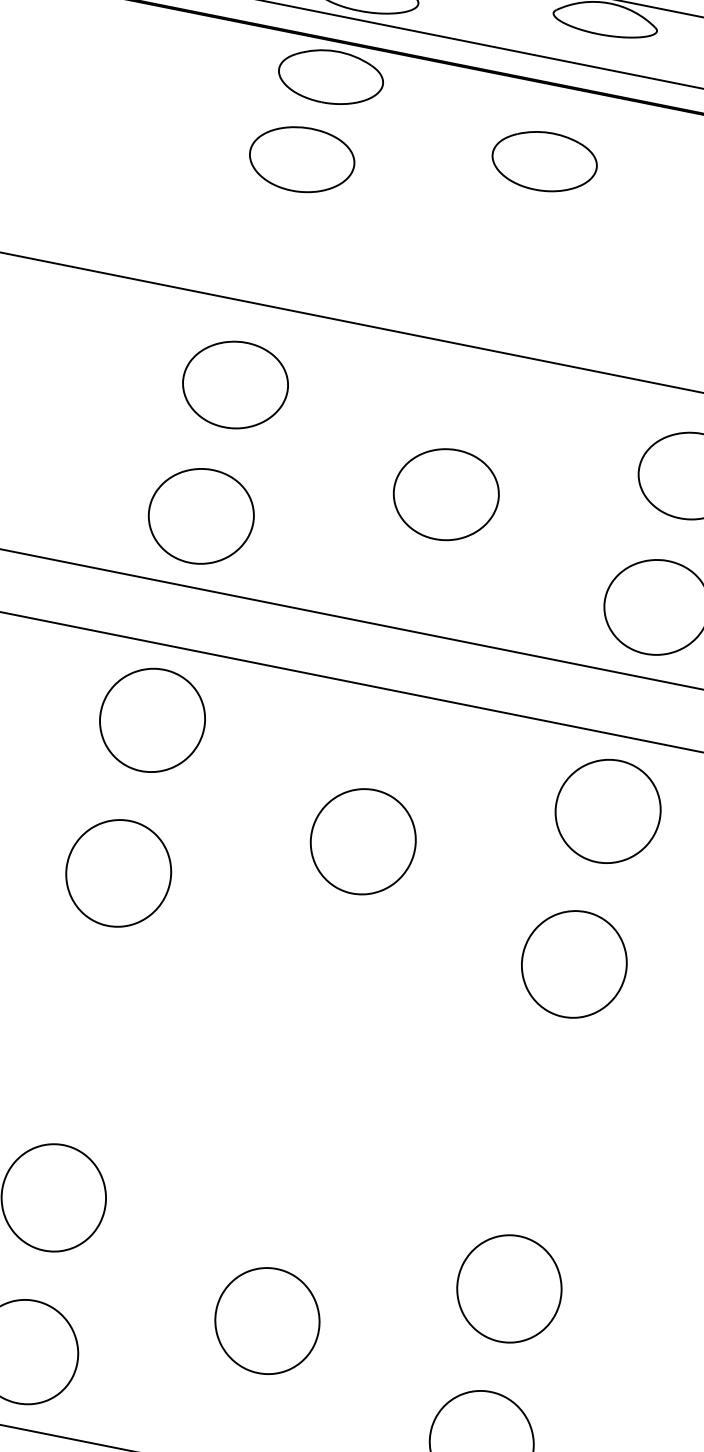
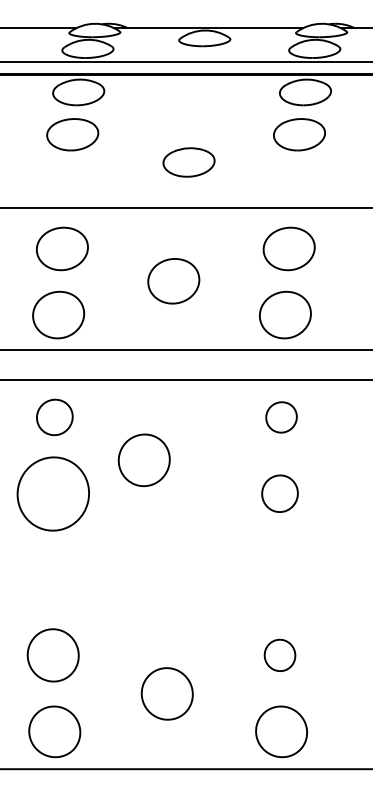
part: (543, 161) -> (188, 162), moved
part: (151, 720) -> (54, 417), size x0.7
part: (607, 811) -> (281, 417), size x0.6
part: (361, 841) -> (143, 460), moved
part: (117, 872) -> (52, 493), size x1.4
part: (573, 963) -> (279, 493), size x0.7
part: (508, 1288) -> (279, 655), size x0.6

